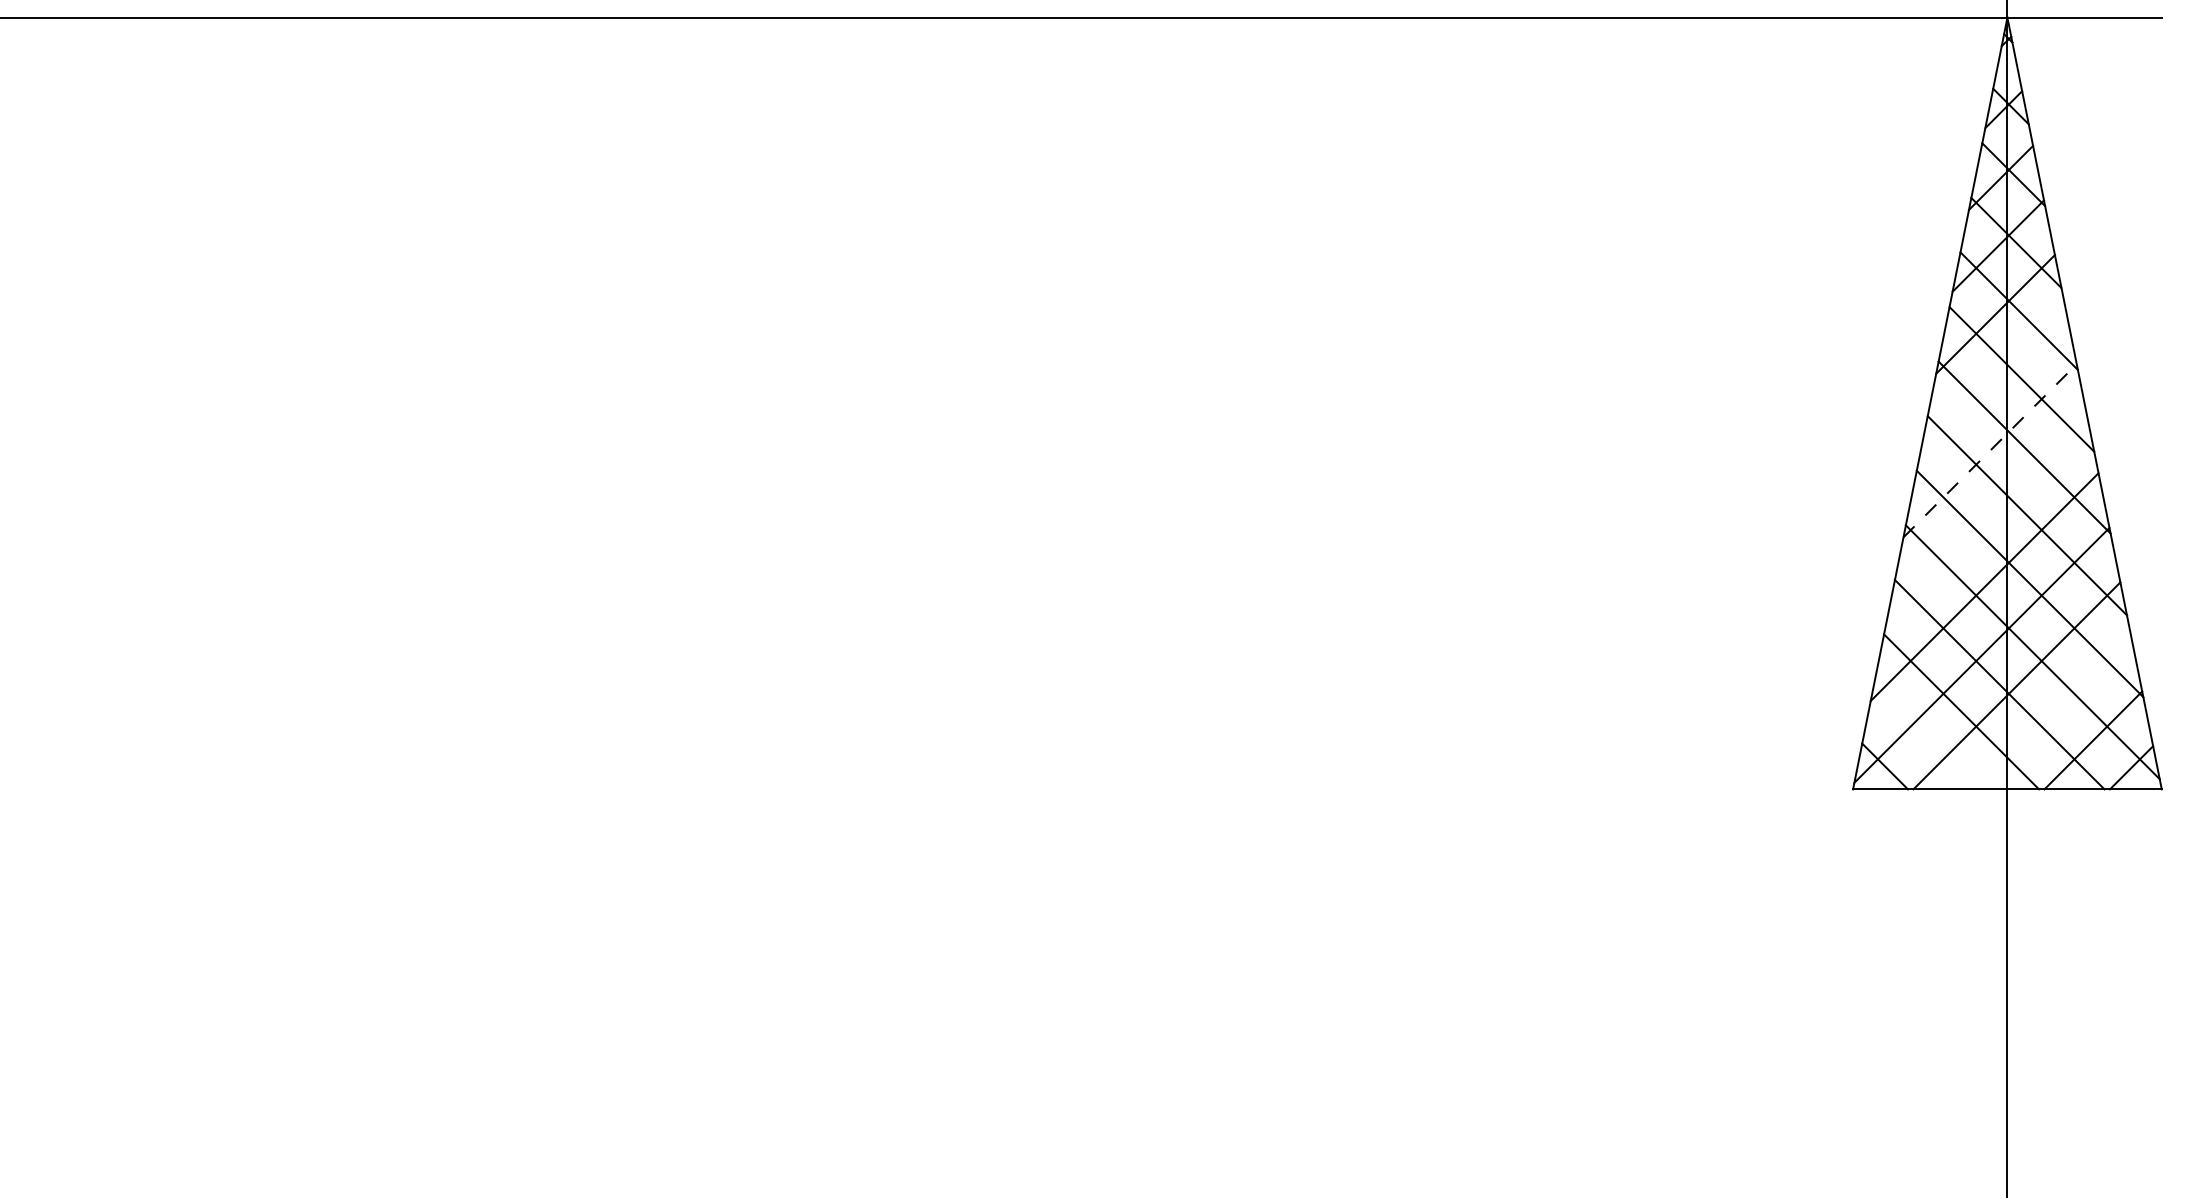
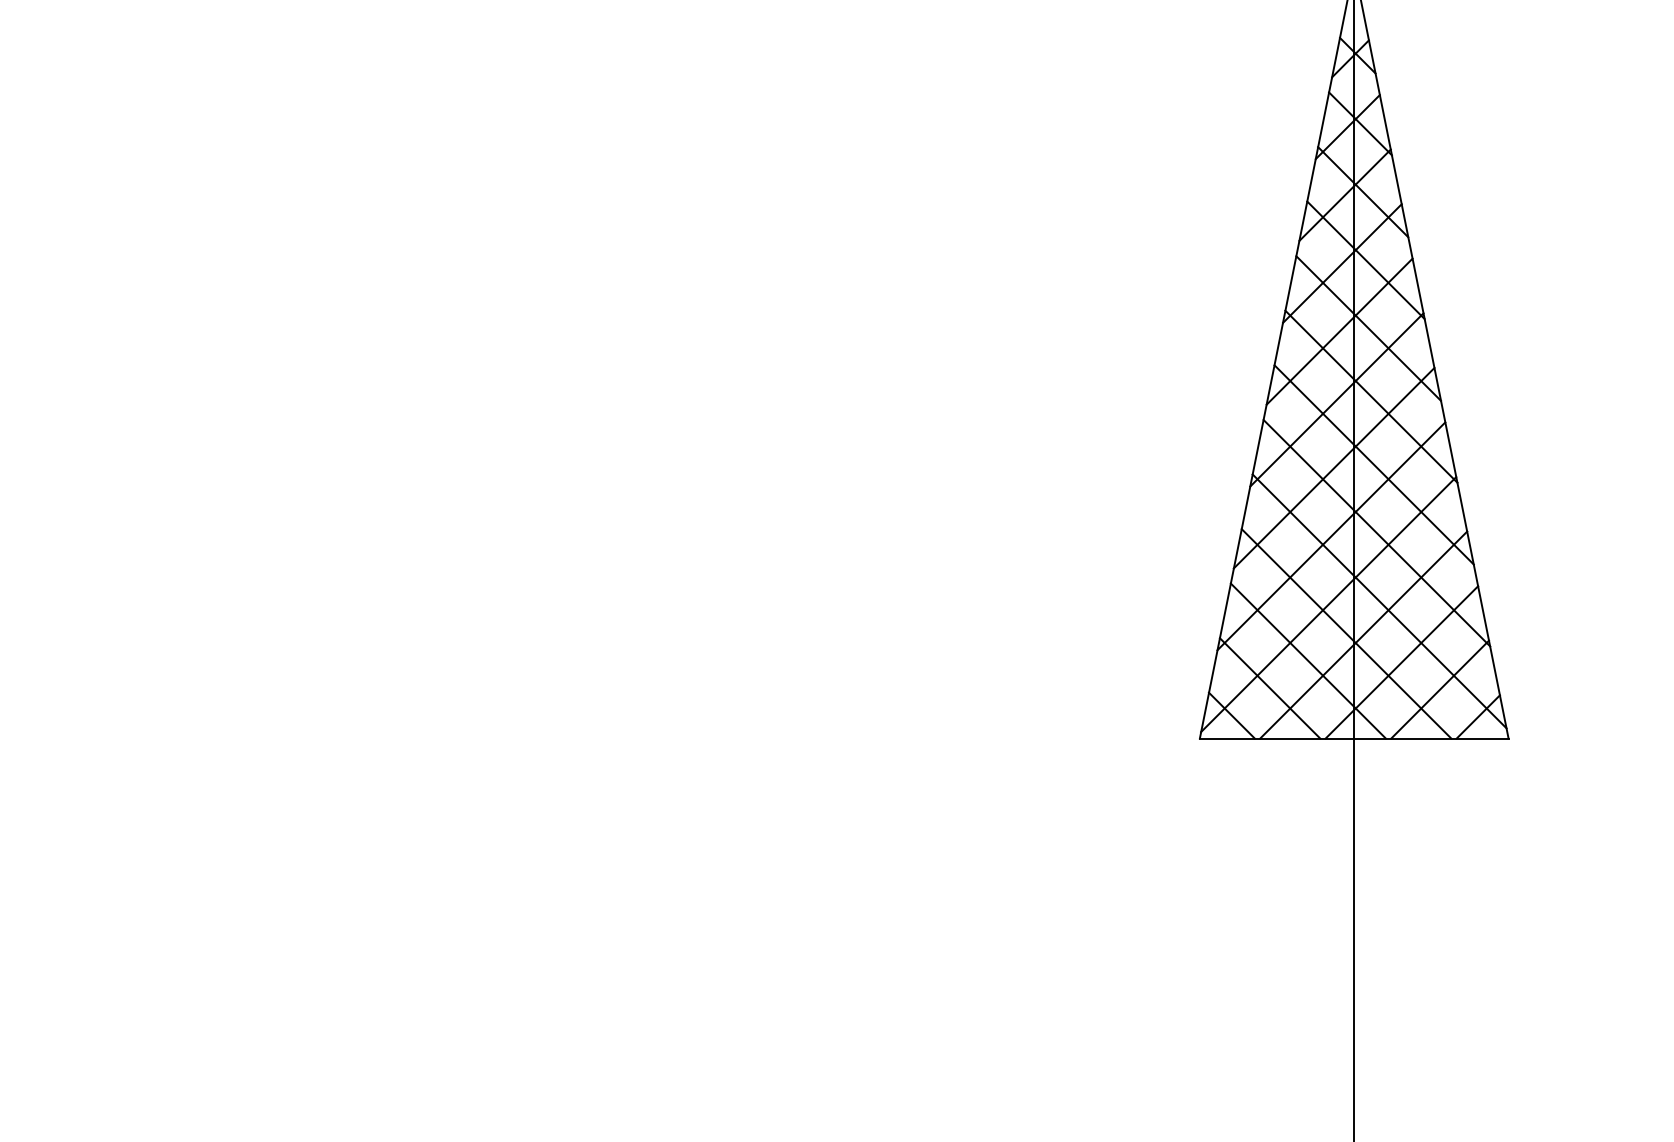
line: (1992, 382) -> (1339, 331), added
line: (1990, 450) -> (1337, 399), dashed -> solid
line: (1987, 518) -> (1334, 467), added
line: (2054, 713) -> (1401, 662), added
line: (1923, 739) -> (1270, 688), added

